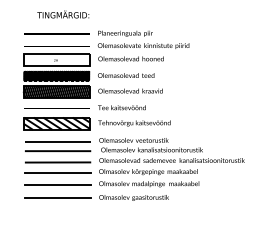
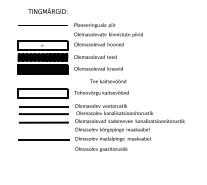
text: (122, 107) -> (108, 81), moved
hatch: (56, 123) -> (42, 93), removed
line: (57, 172) -> (43, 130), removed
line: (57, 198) -> (43, 149), removed

